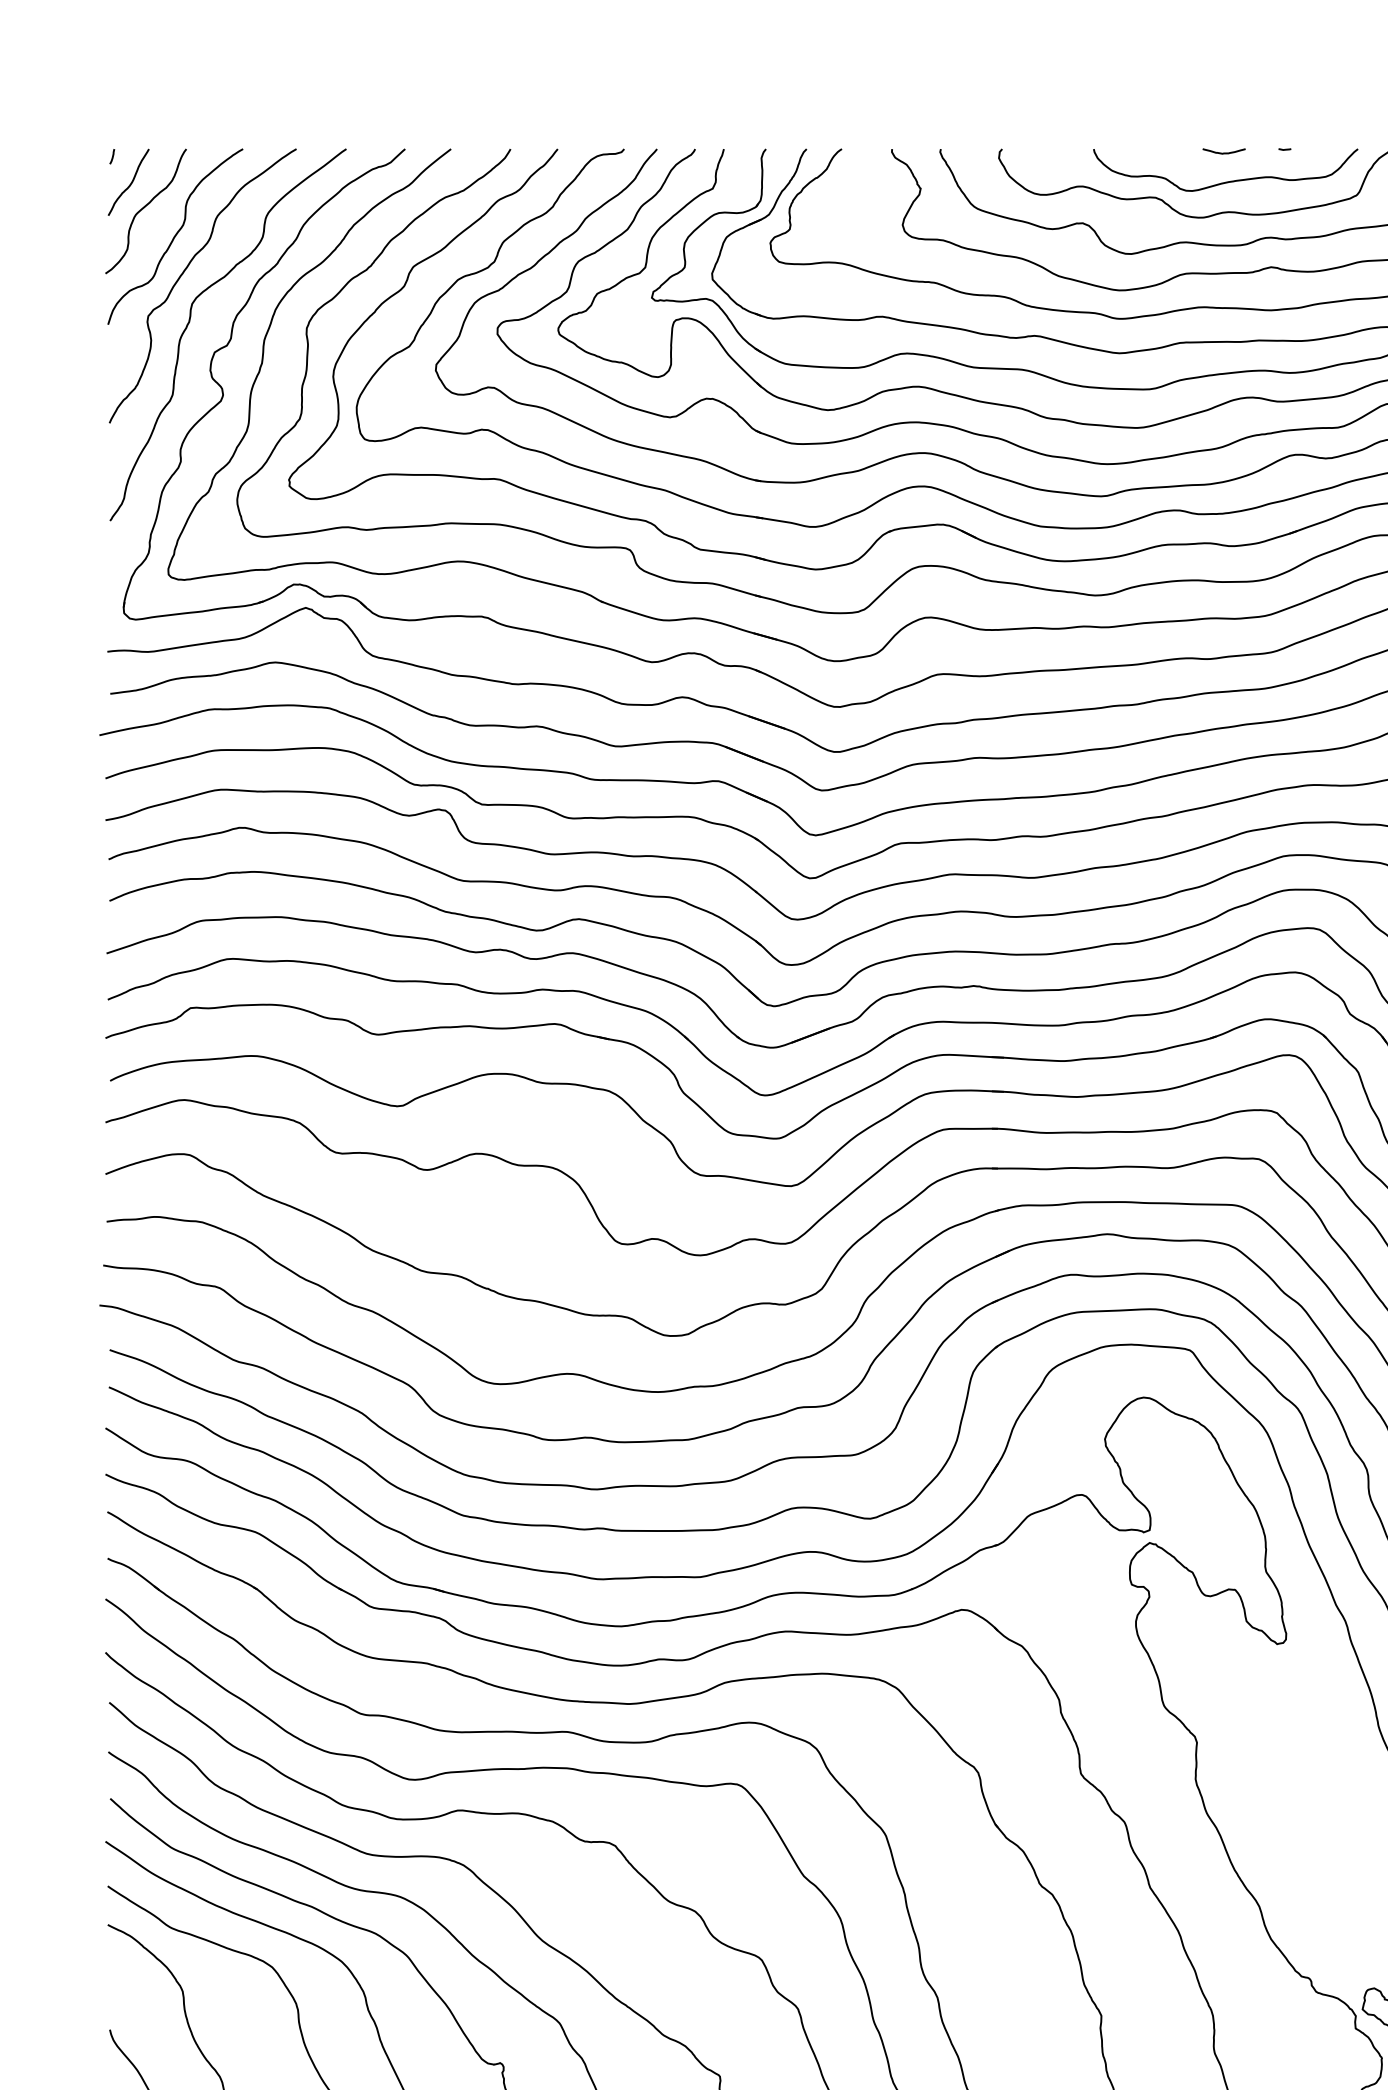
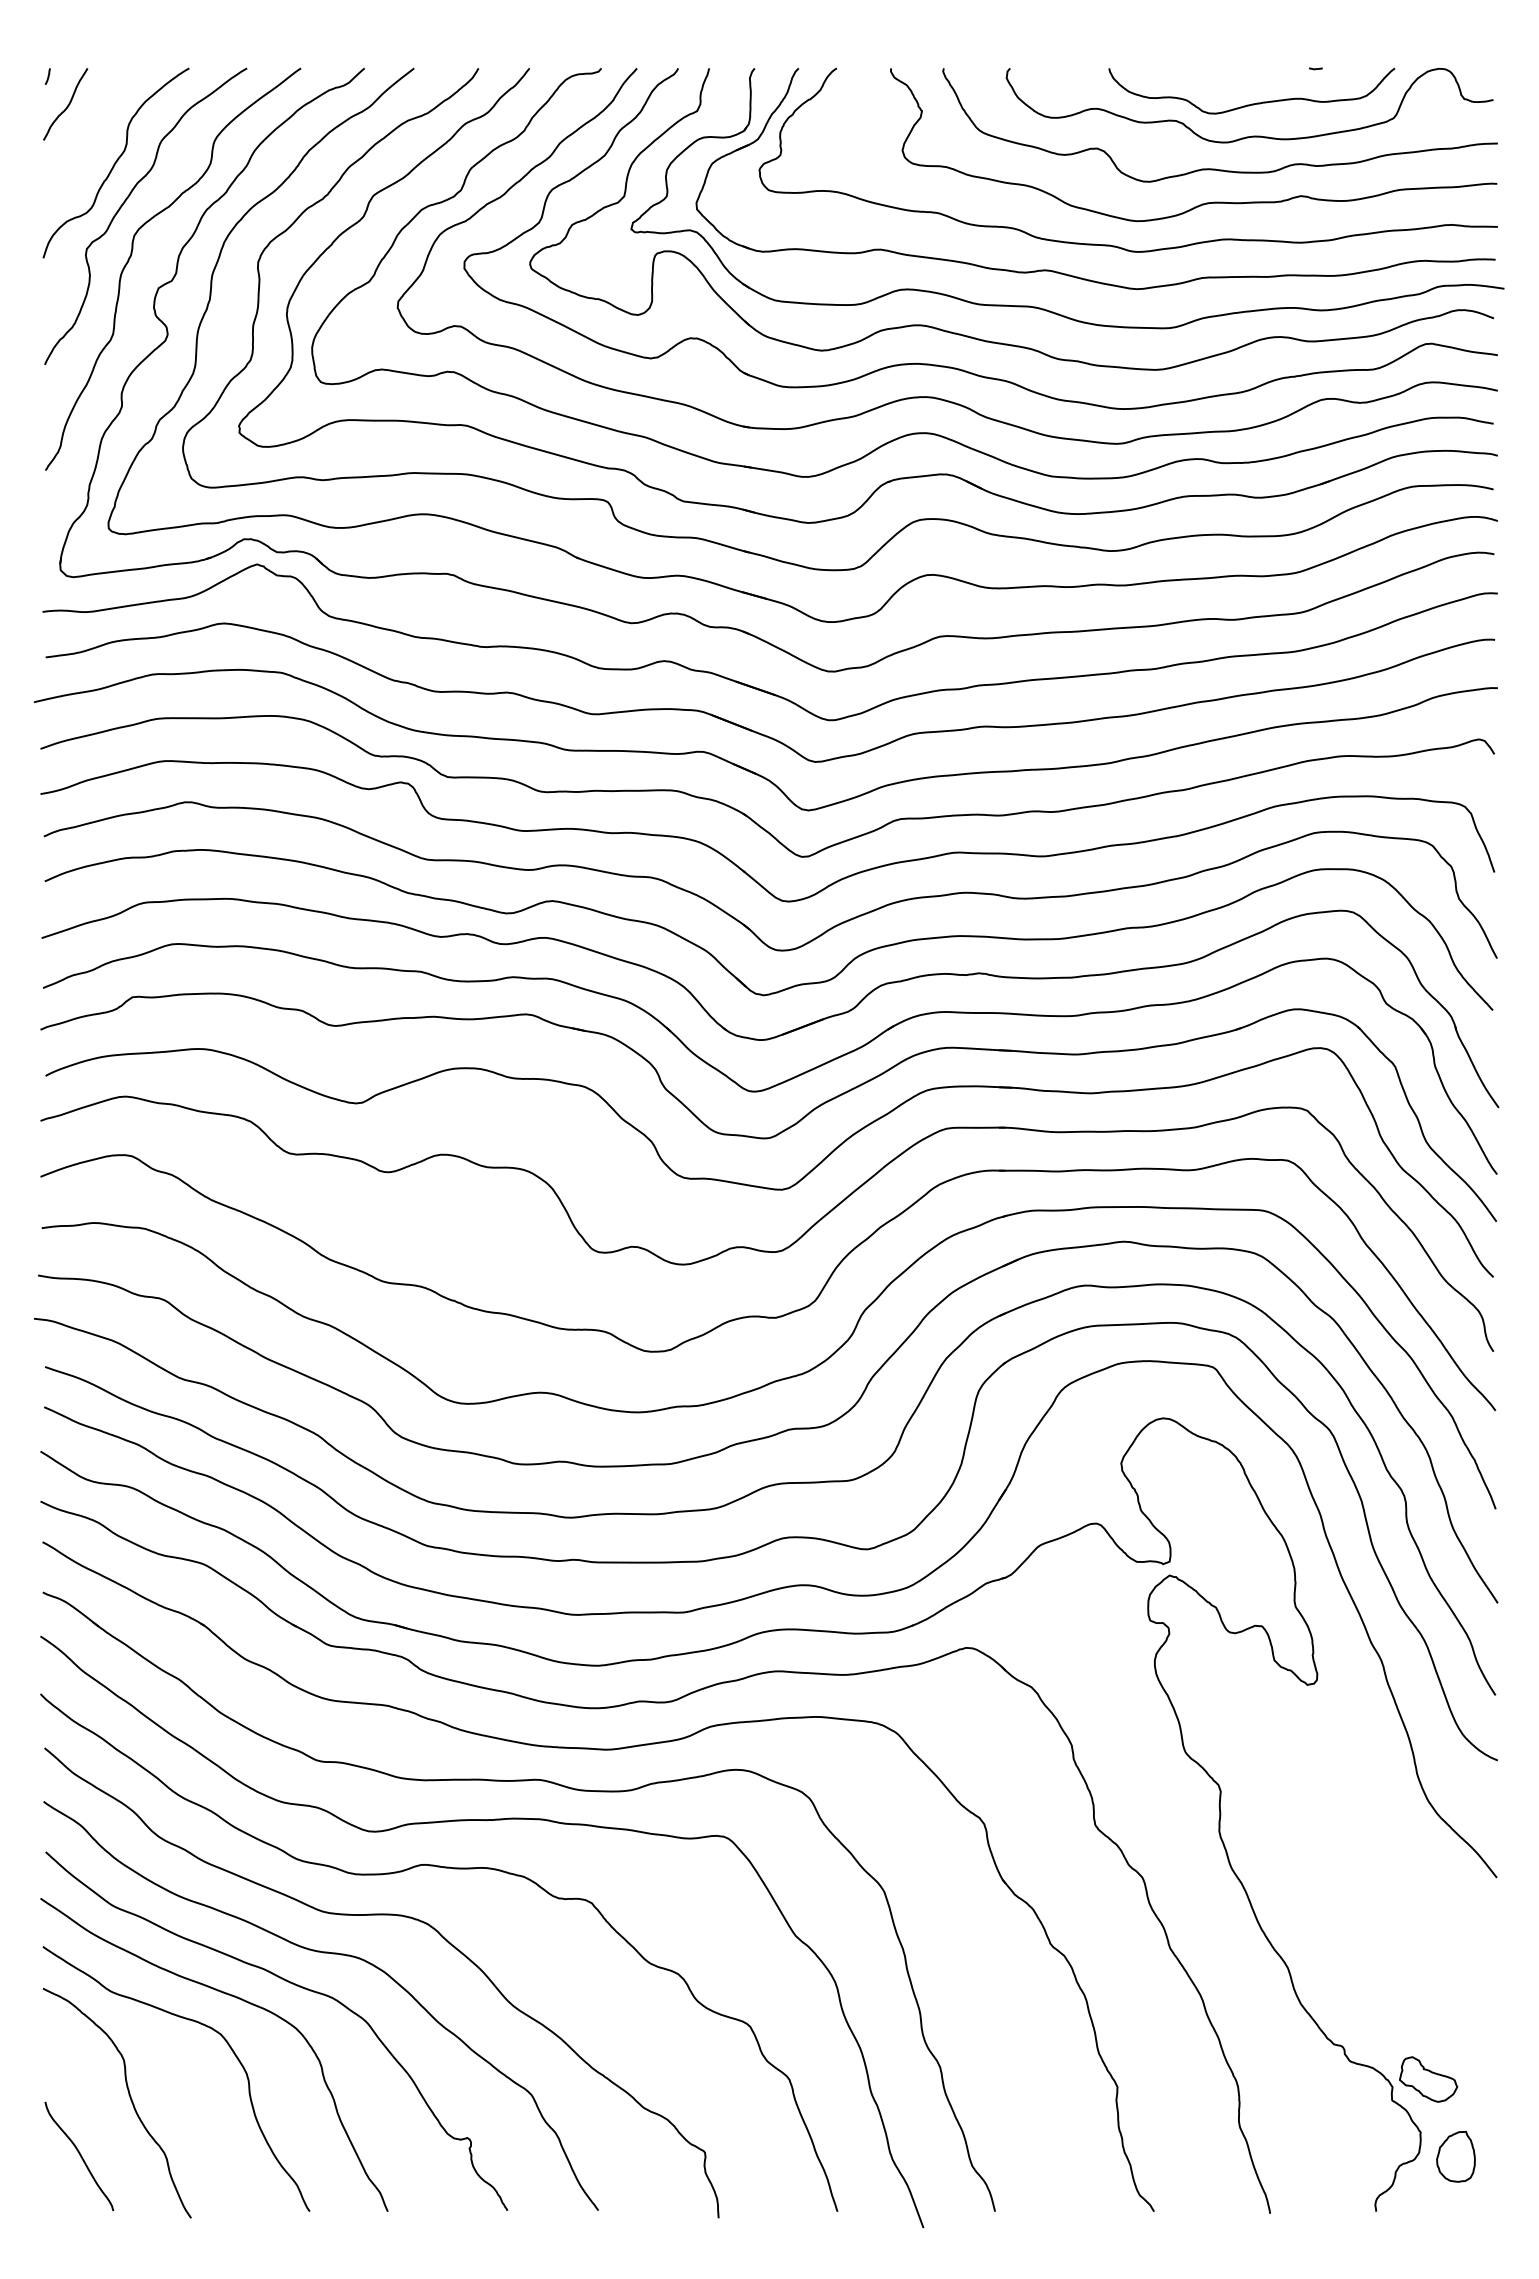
curve: (1224, 152) -> (1250, 72), removed
curve: (144, 208) -> (82, 132), removed

